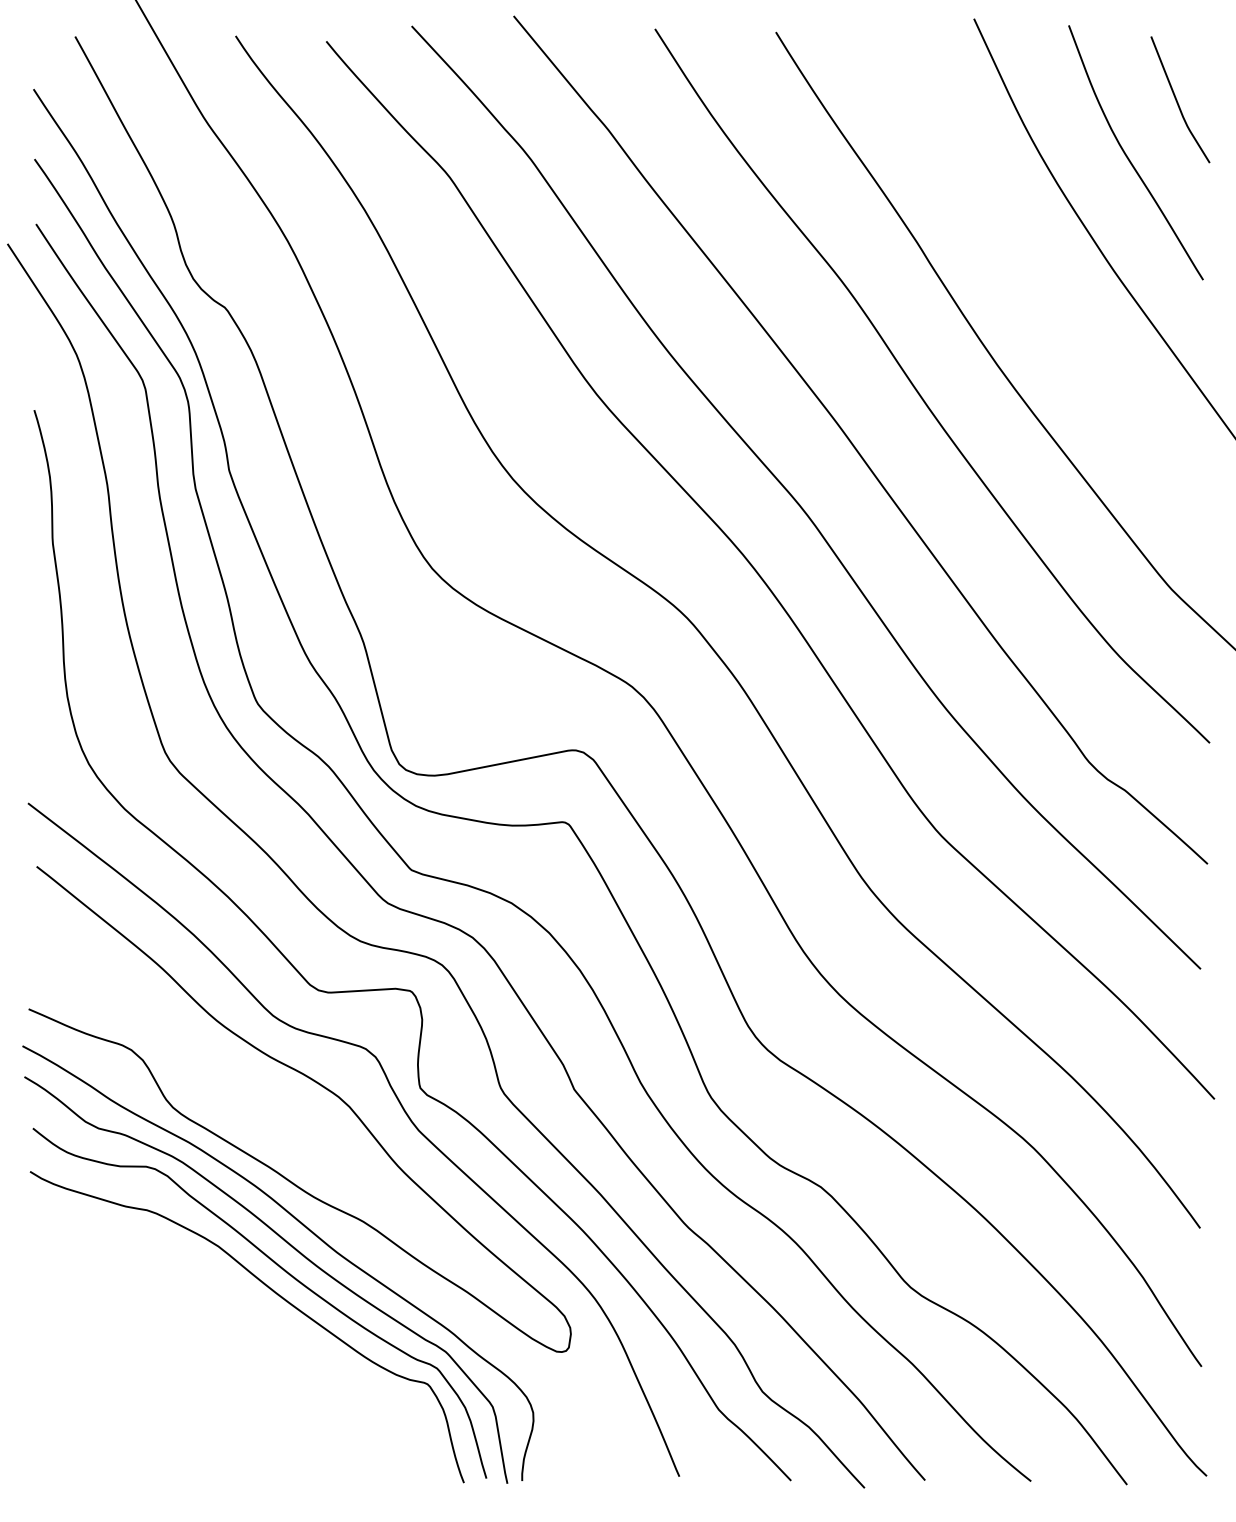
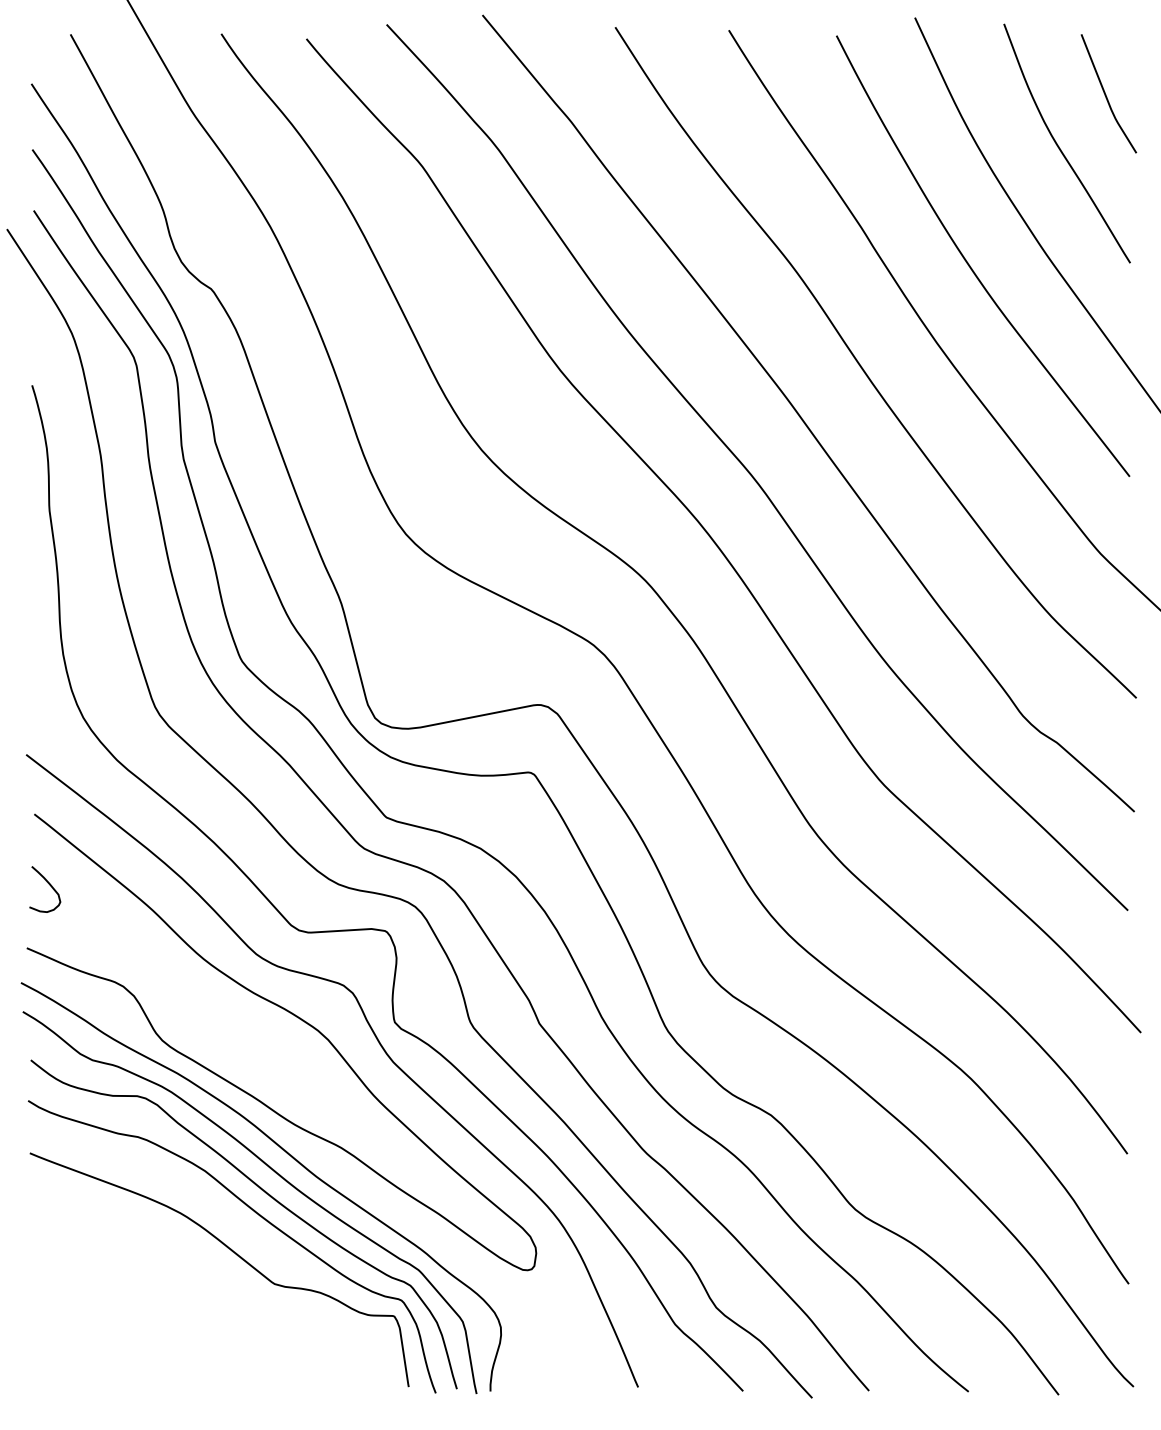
curve: (1032, 281) -> (969, 264), added
curve: (53, 943) -> (50, 886), added
curve: (249, 1334) -> (234, 1253), added

